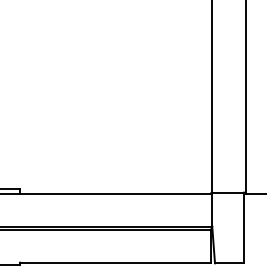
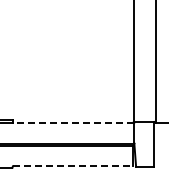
line: (116, 193) -> (73, 122), solid -> dashed
line: (116, 262) -> (73, 166), solid -> dashed

